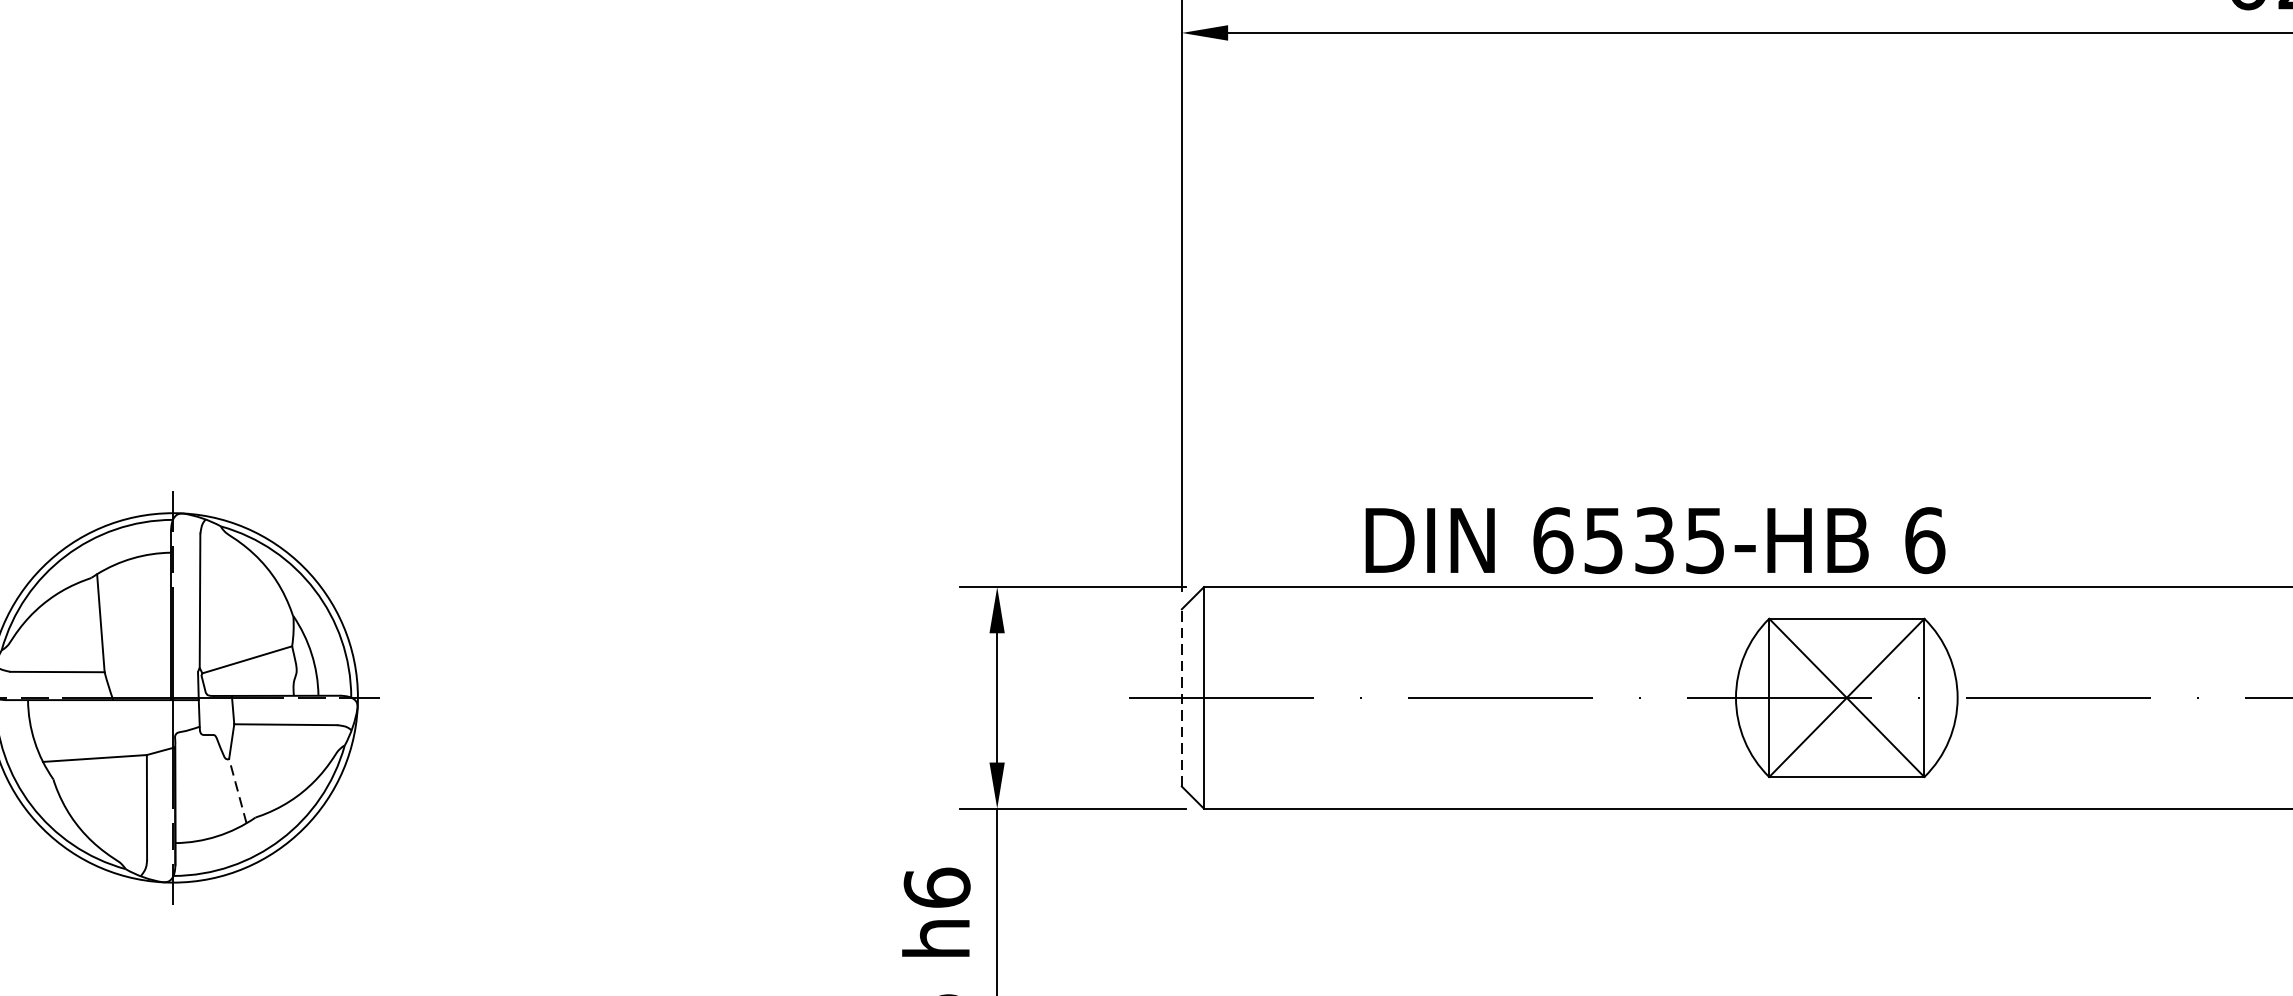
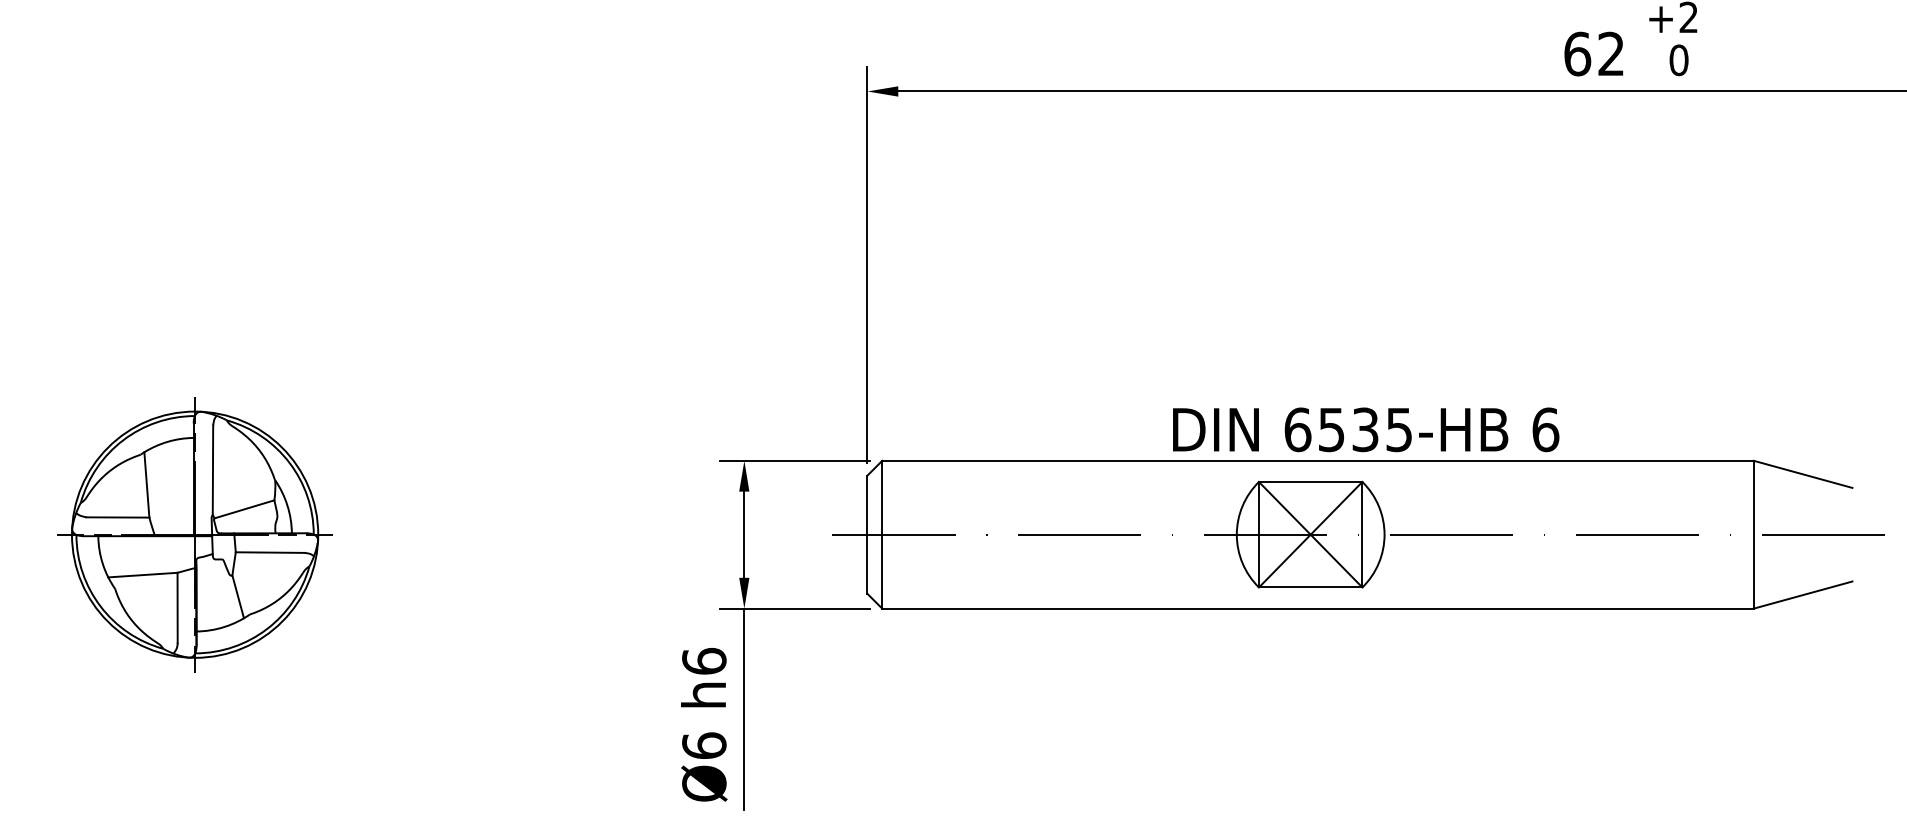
text: (1656, 540) -> (1366, 429), moved
line: (1181, 697) -> (867, 534), dashed -> solid
line: (238, 790) -> (238, 596), dashed -> solid

